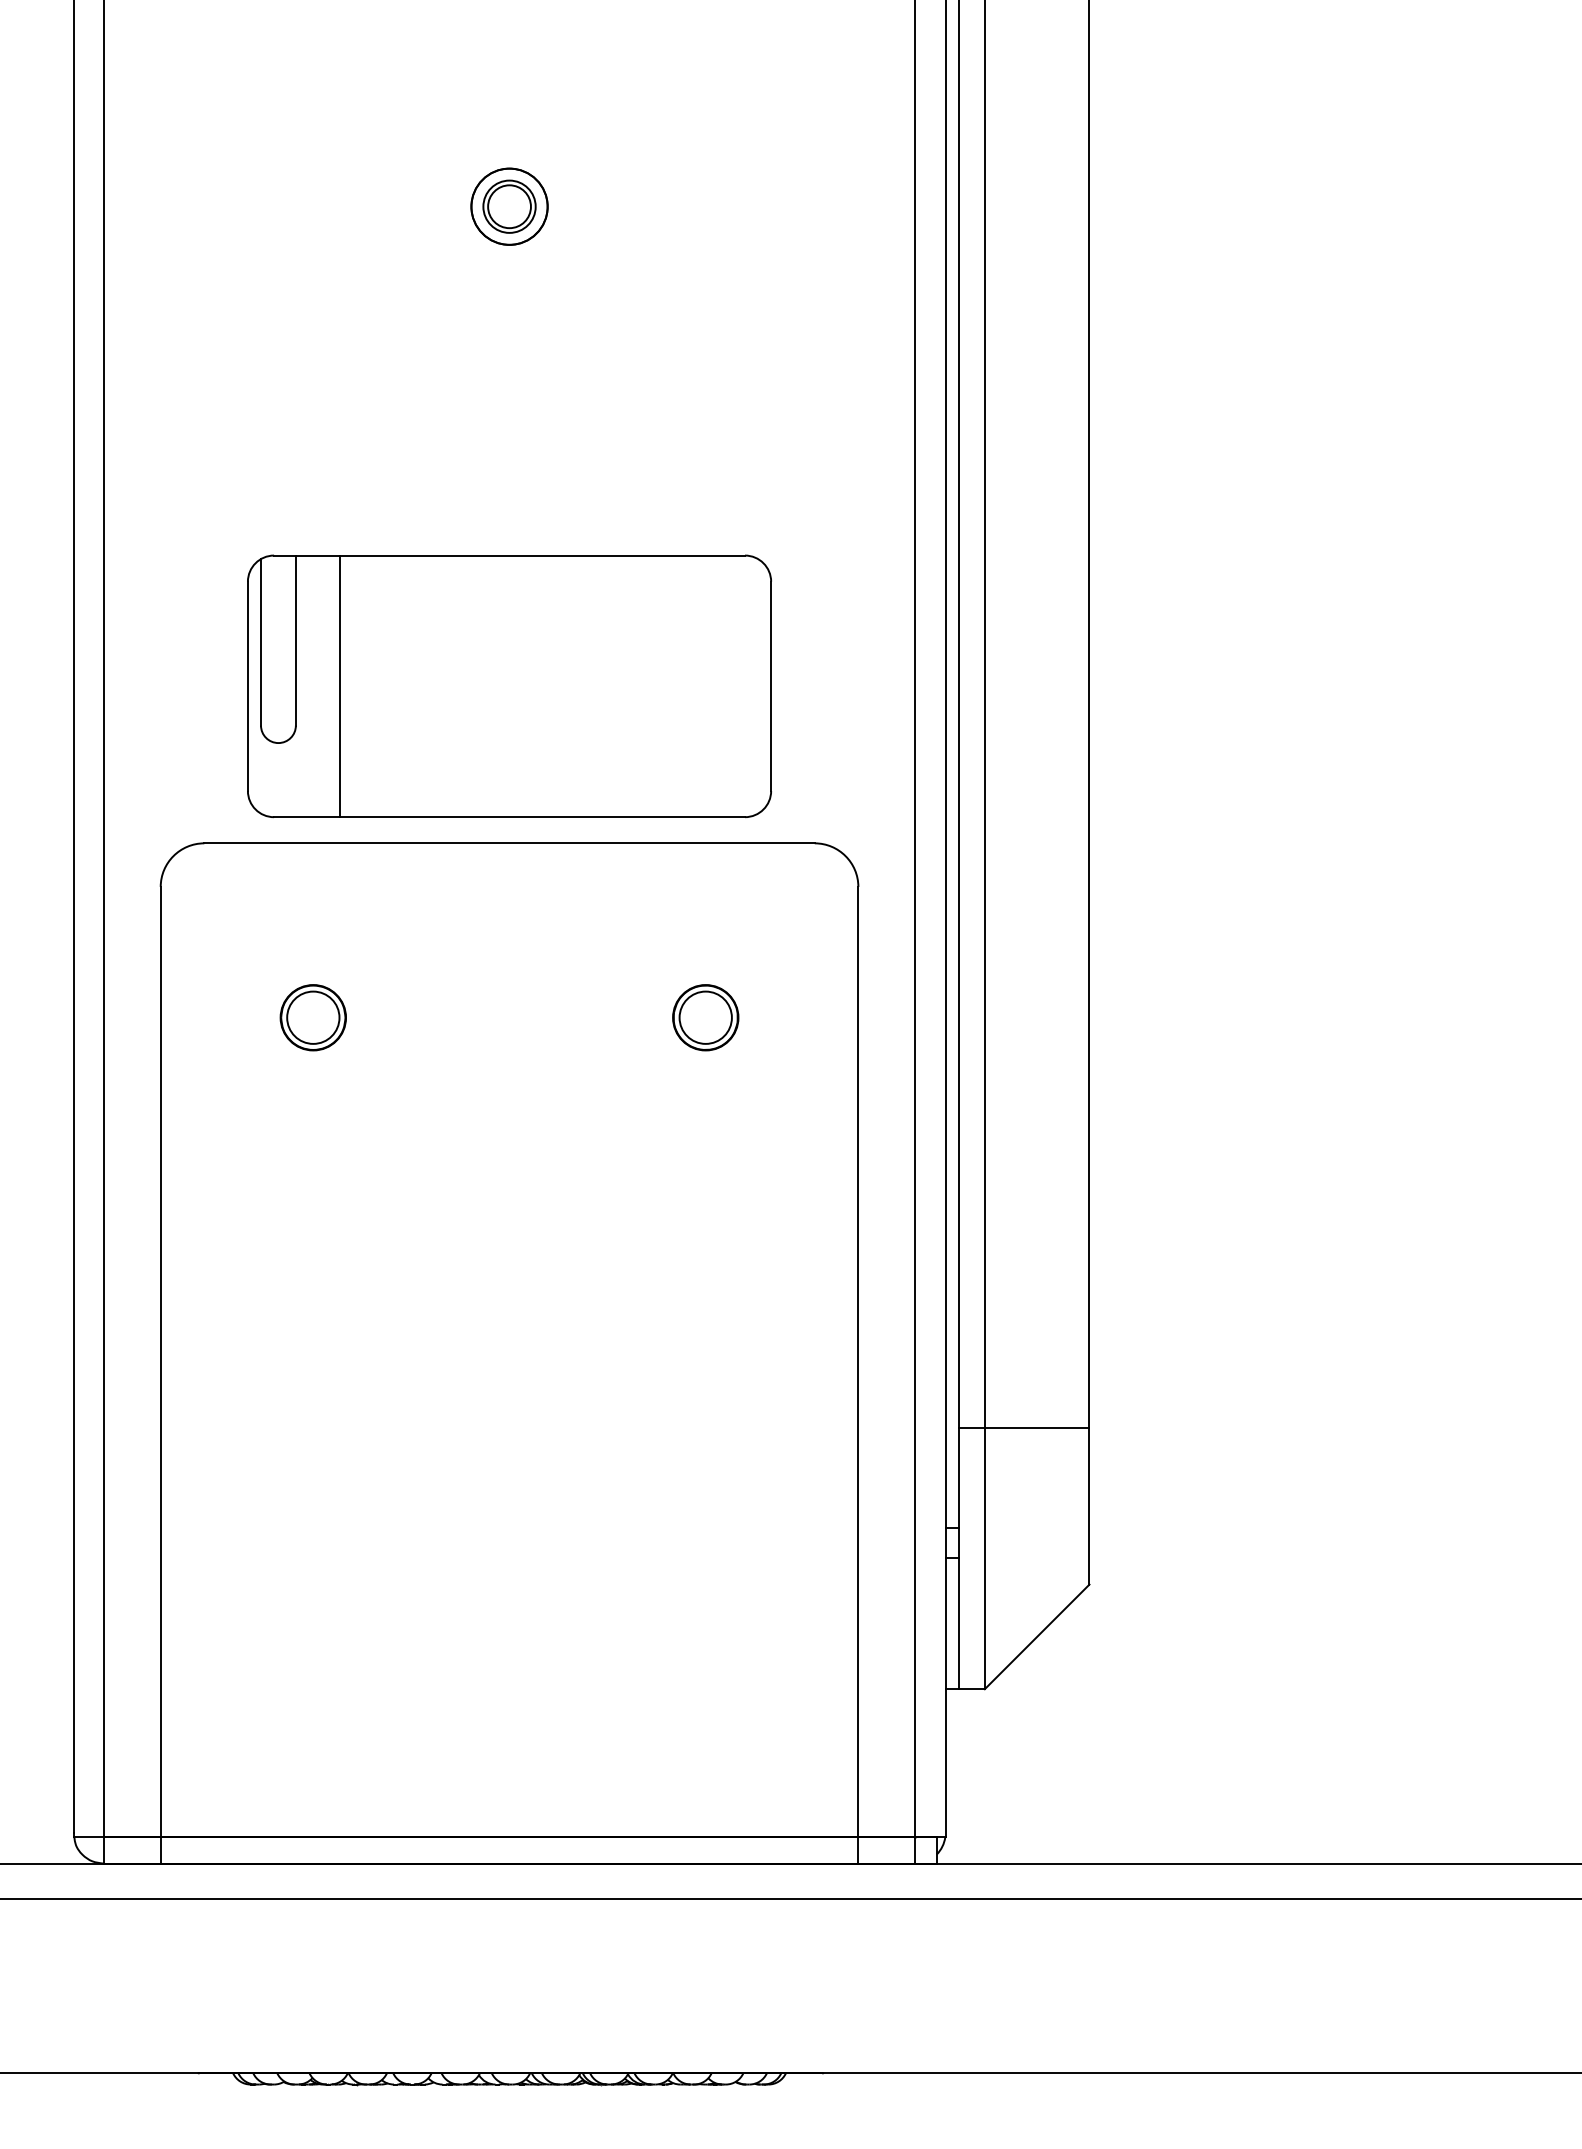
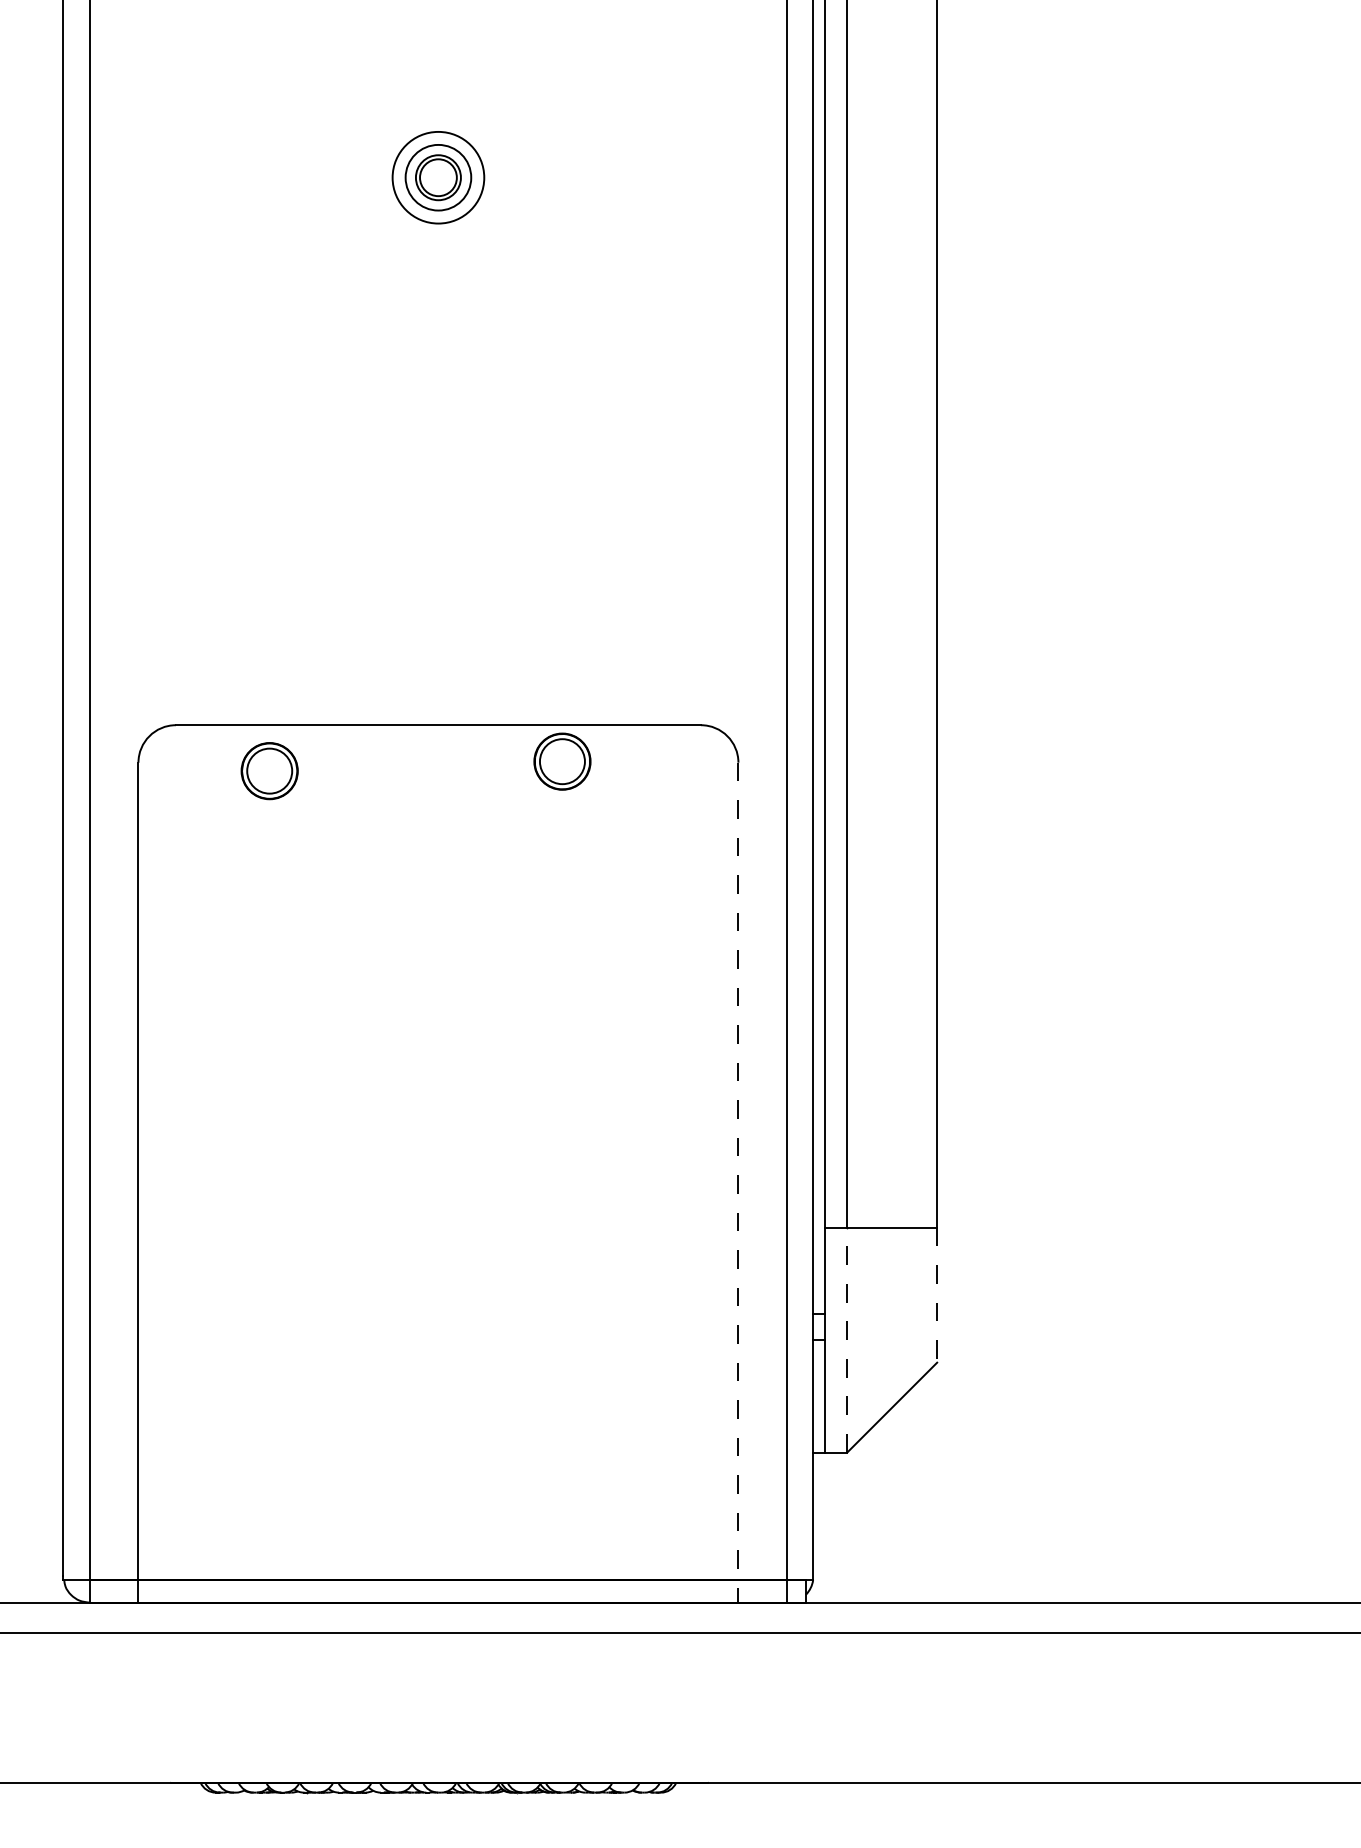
circle: (509, 206) -> (438, 177), size x1.4
part: (509, 686) -> (438, 590), removed
part: (312, 1017) -> (268, 770), moved
part: (705, 1017) -> (562, 761), moved
line: (858, 1375) -> (738, 1182), solid -> dashed
line: (1089, 1506) -> (937, 1295), solid -> dashed
line: (984, 1558) -> (846, 1340), solid -> dashed

